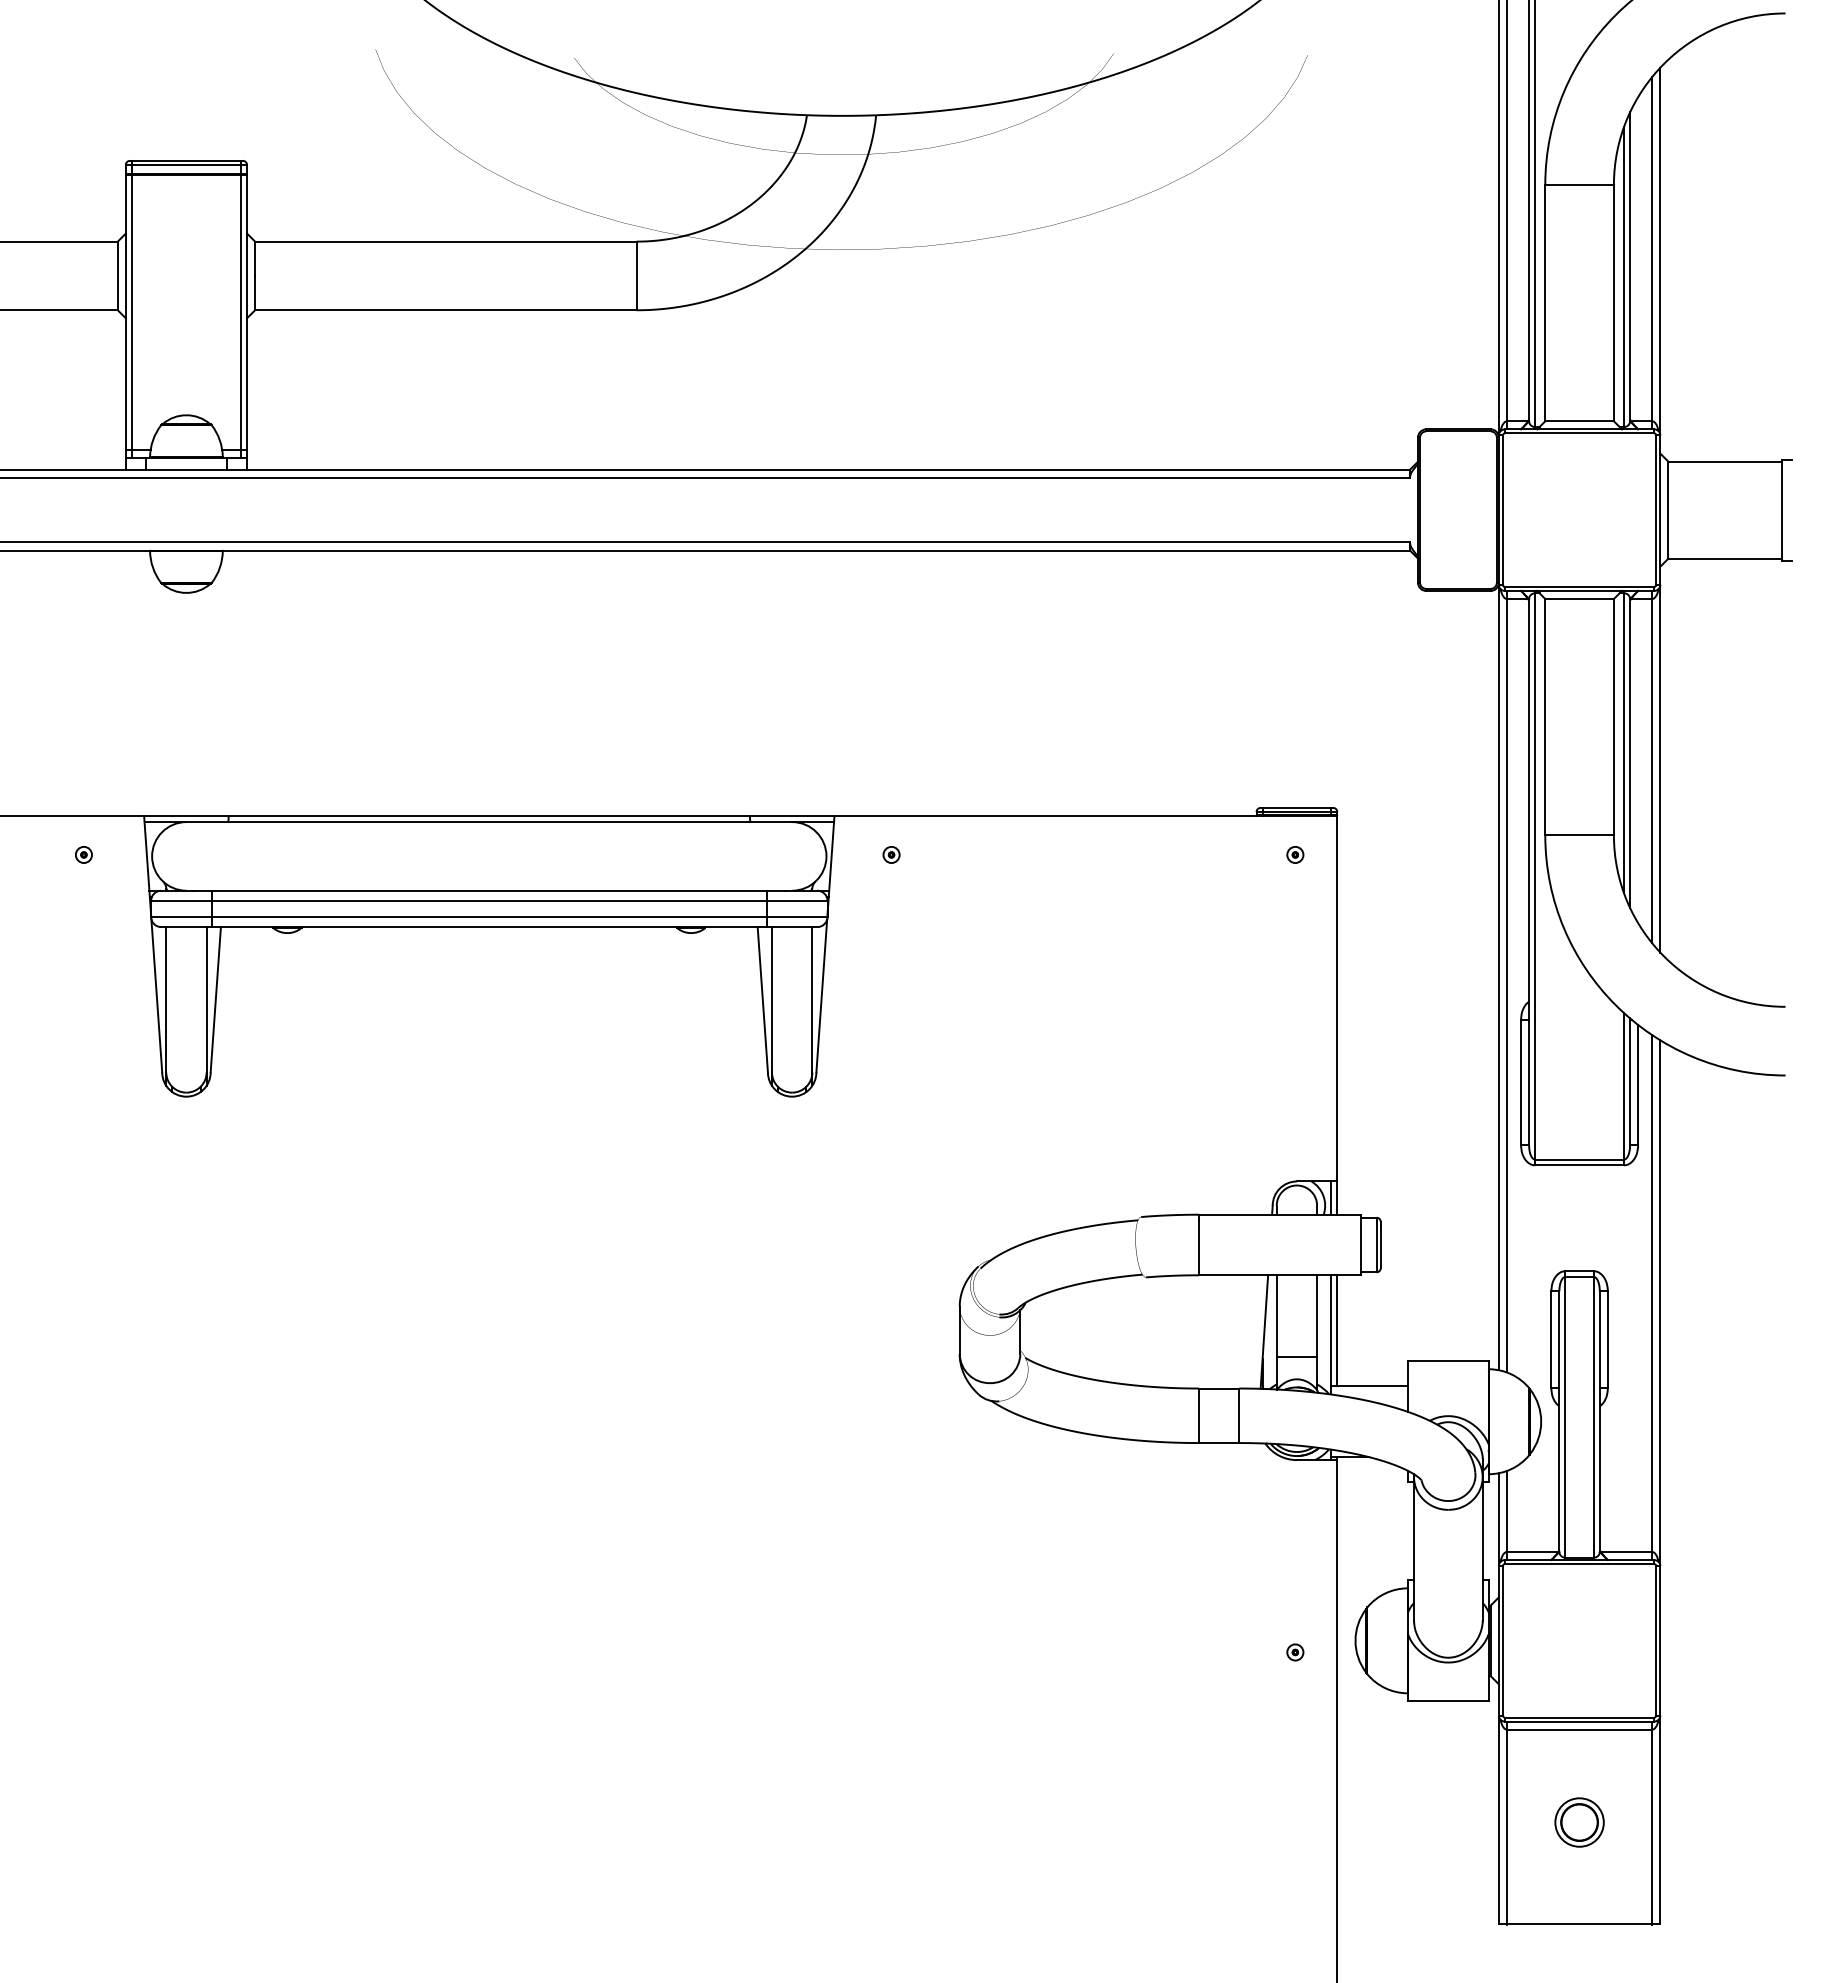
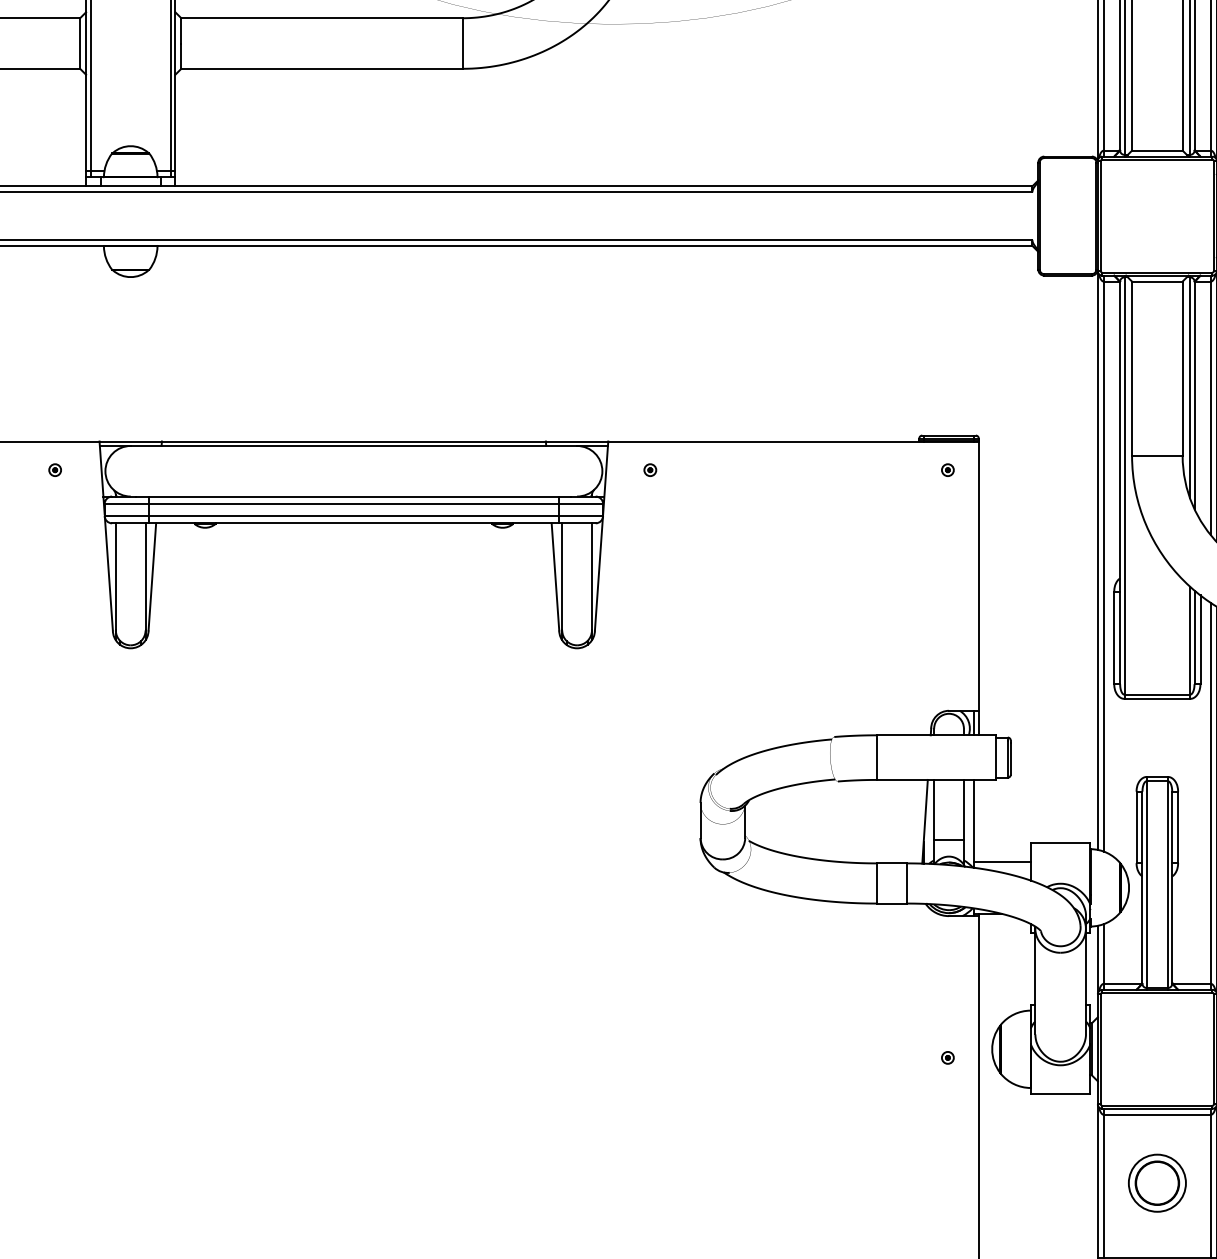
line: (1337, 1330) -> (978, 820), removed
part: (1579, 1822) -> (1157, 1183), size x1.6

